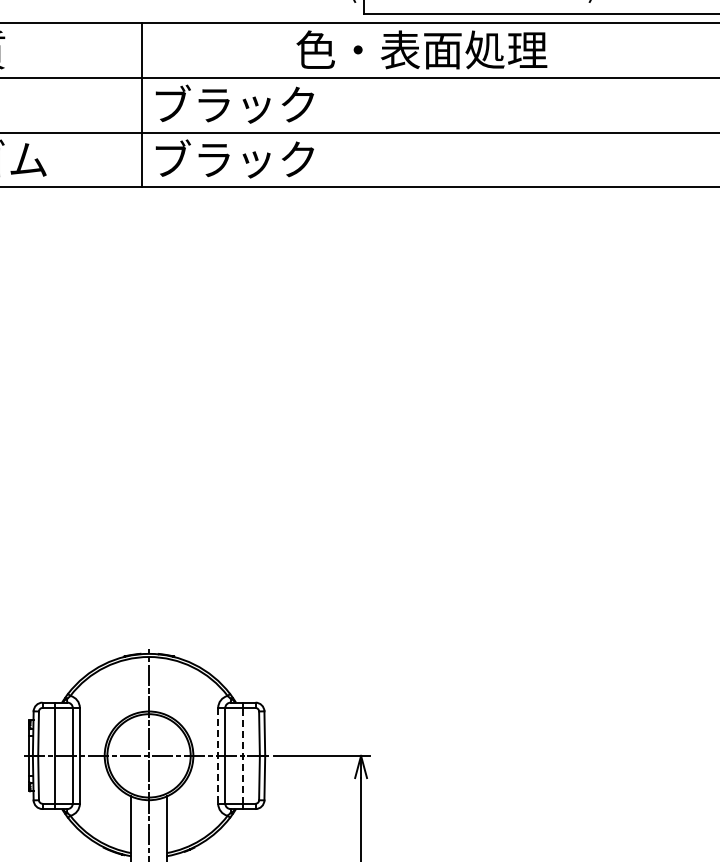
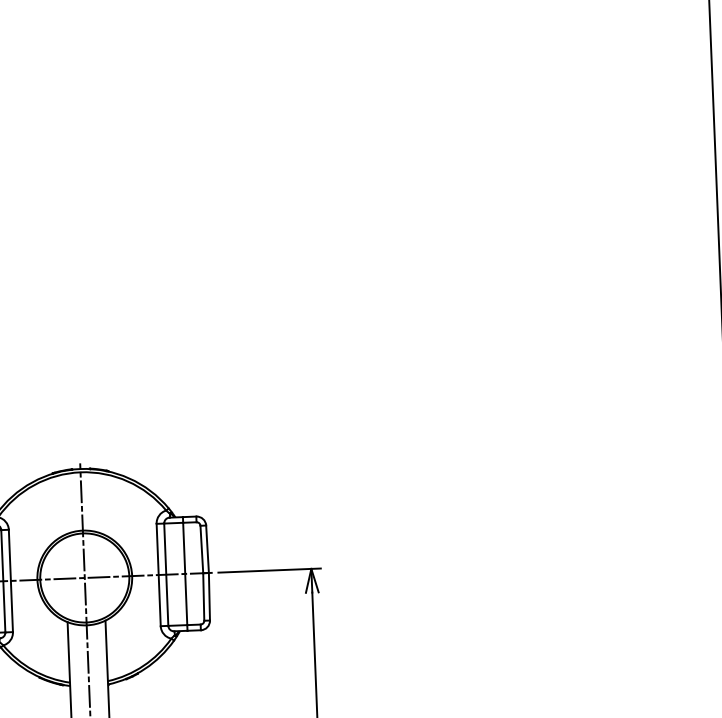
line: (218, 755) -> (158, 574), dashed -> solid
line: (243, 755) -> (185, 573), dashed -> solid

